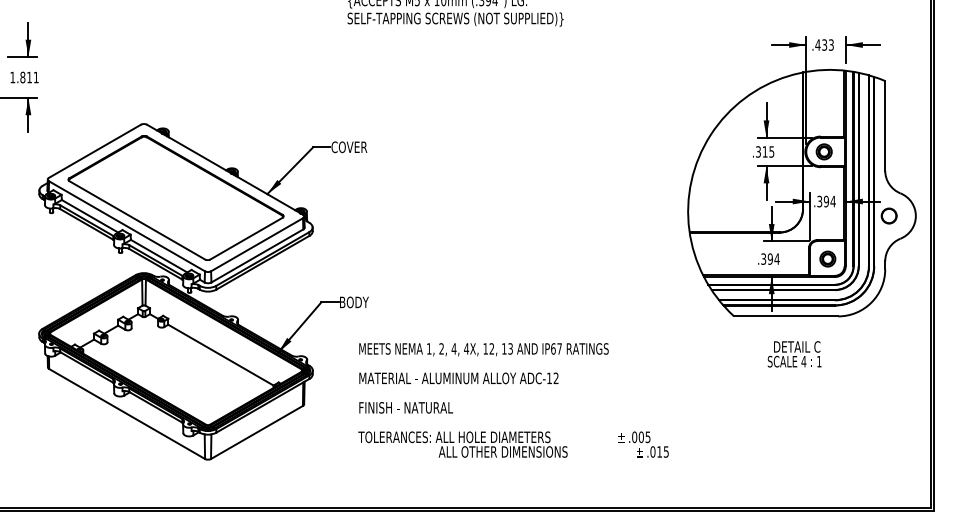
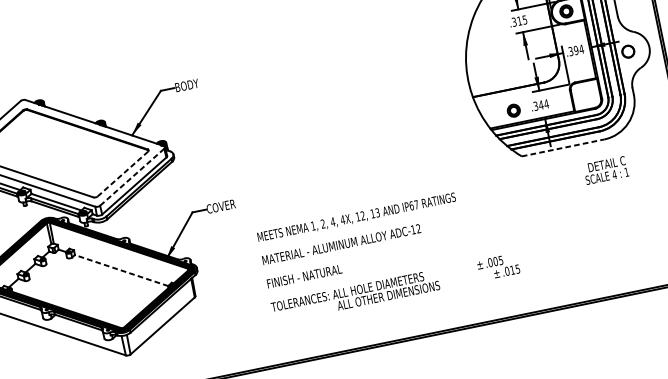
text: (349, 147) -> (189, 85), COVER -> BODY
line: (246, 238) -> (122, 173), solid -> dashed
line: (256, 245) -> (131, 177), solid -> dashed
text: (770, 258) -> (541, 104), .394 -> .344
part: (827, 258) -> (513, 110), moved
text: (357, 302) -> (221, 206), BODY -> COVER
line: (786, 316) -> (563, 147), solid -> dashed
text: (794, 354) -> (605, 170), moved
line: (221, 355) -> (122, 270), solid -> dashed
text: (513, 400) -> (388, 253), moved

